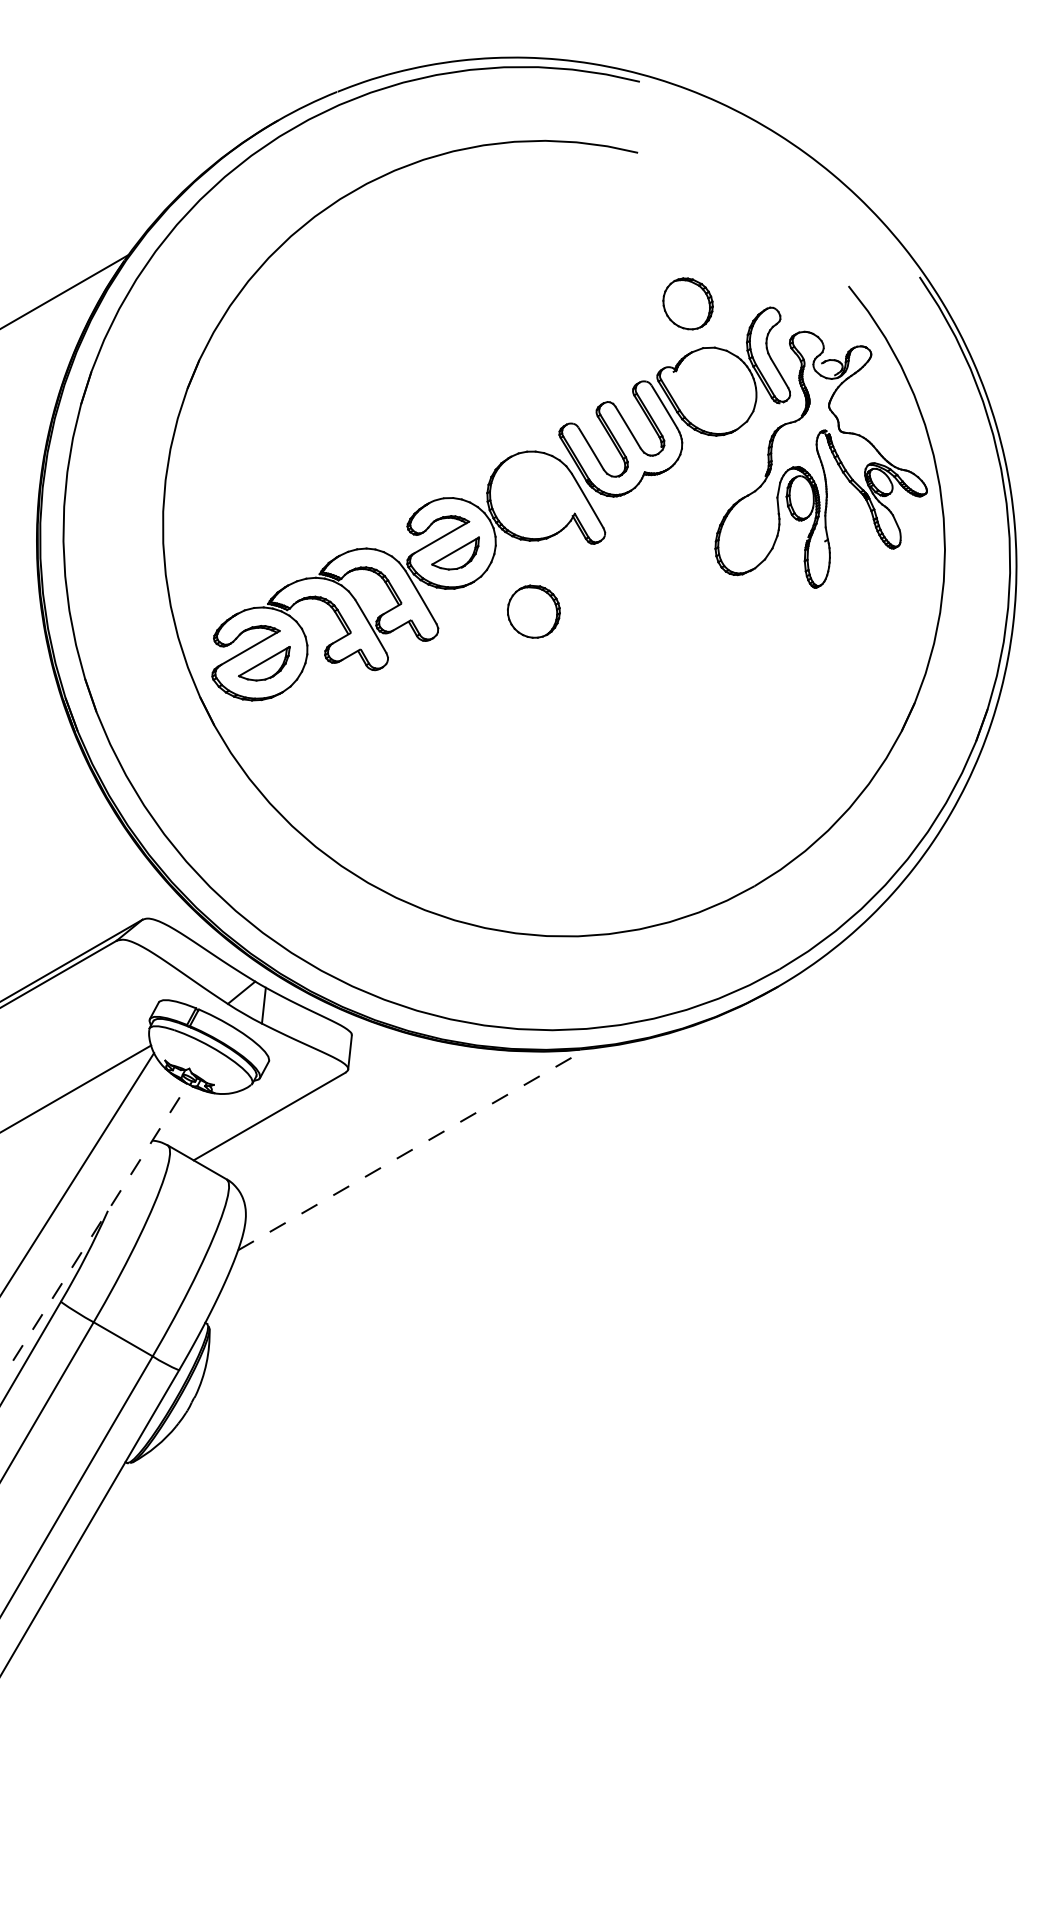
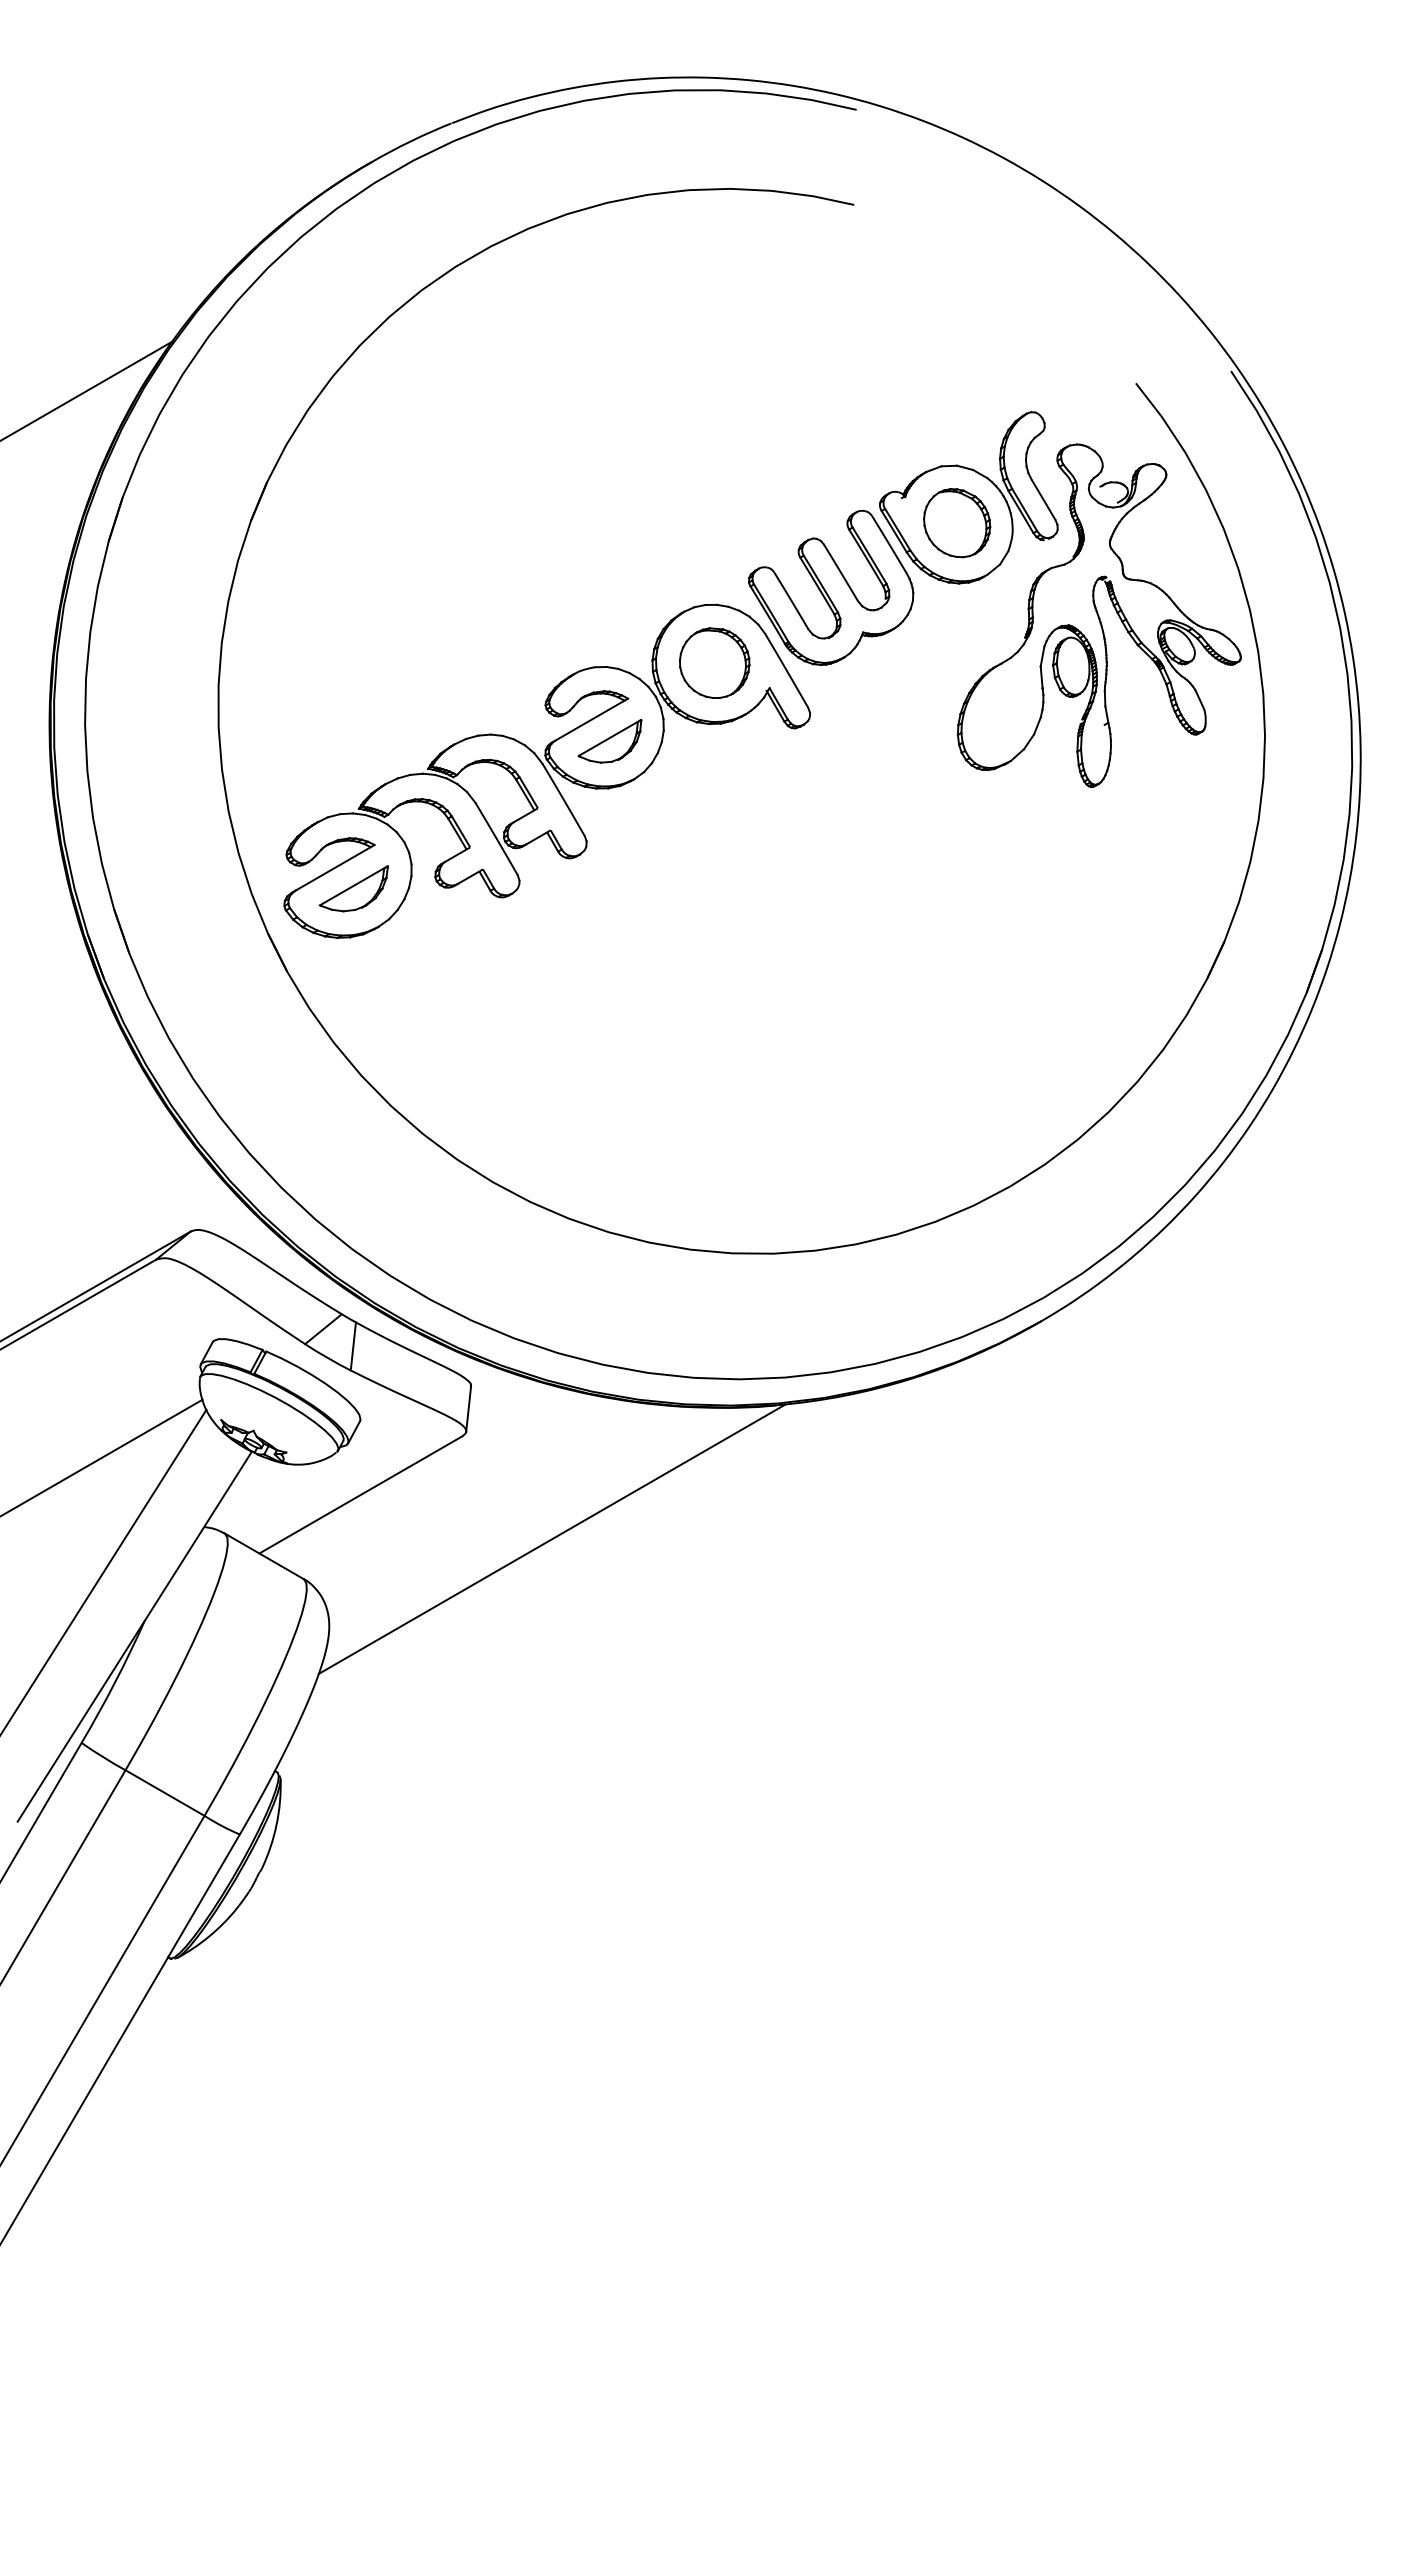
part: (688, 304) -> (957, 523), moved
part: (533, 611) -> (714, 662), moved
line: (412, 1149) -> (552, 1539), dashed -> solid
line: (101, 1222) -> (135, 1636), dashed -> solid

